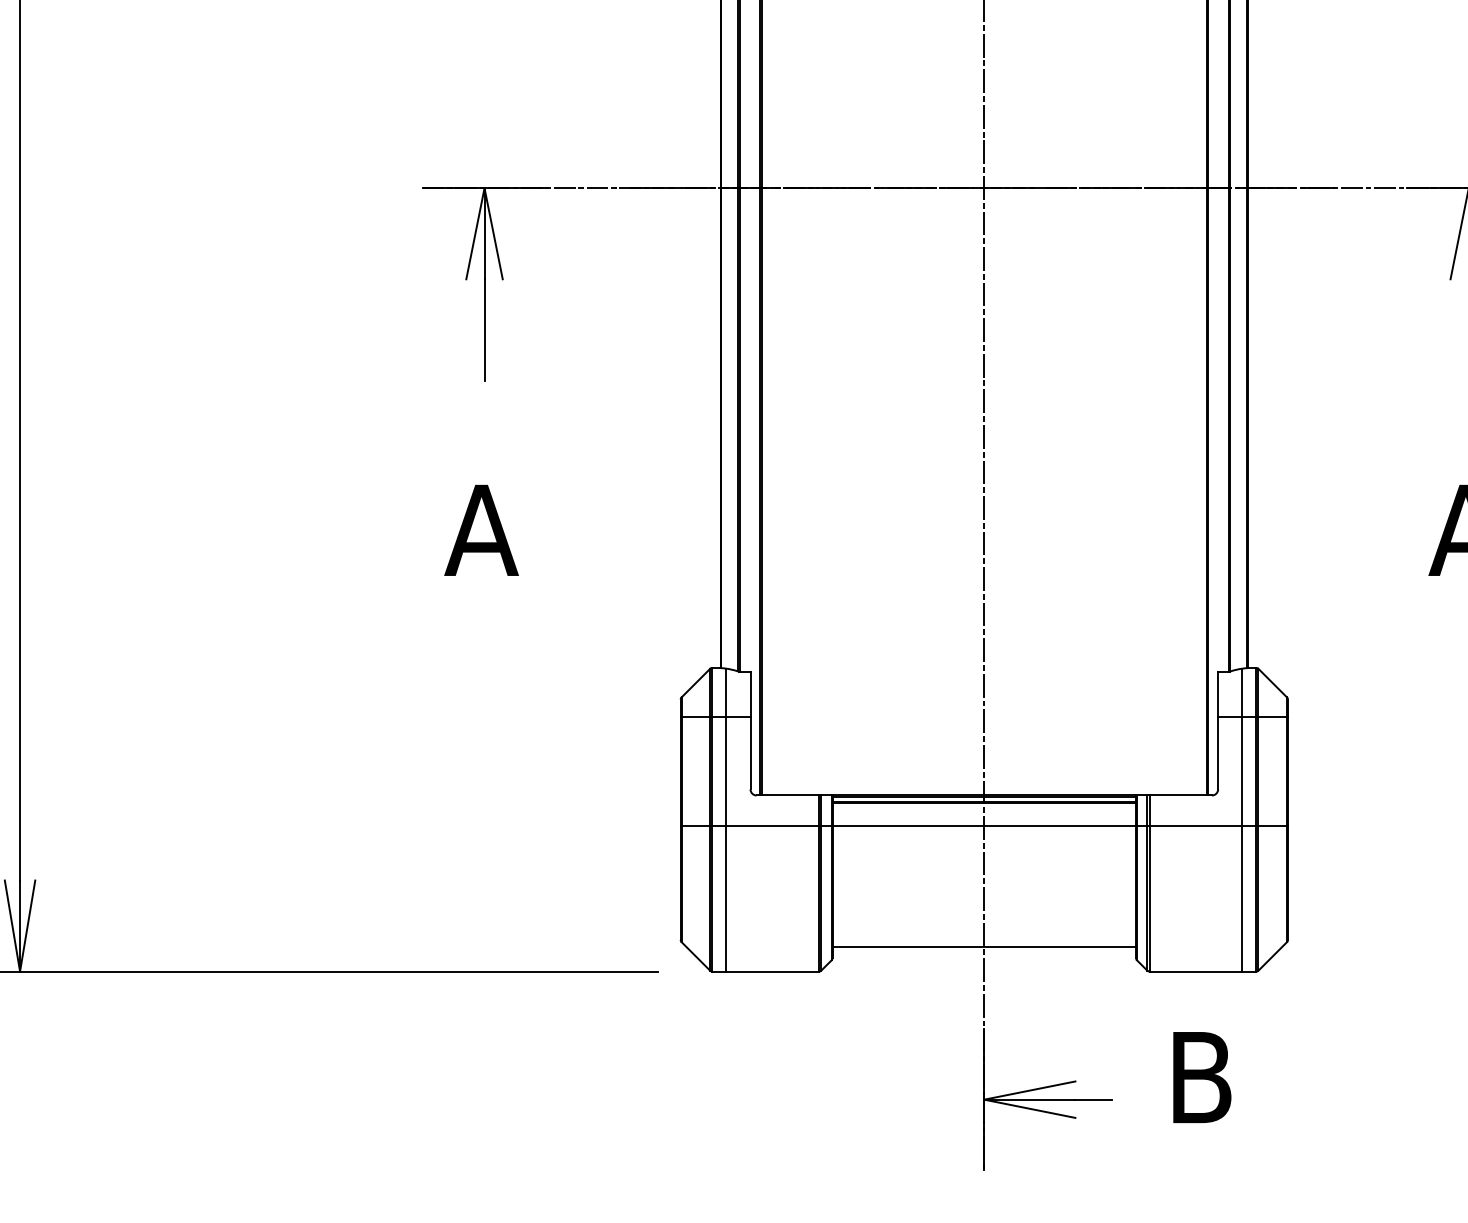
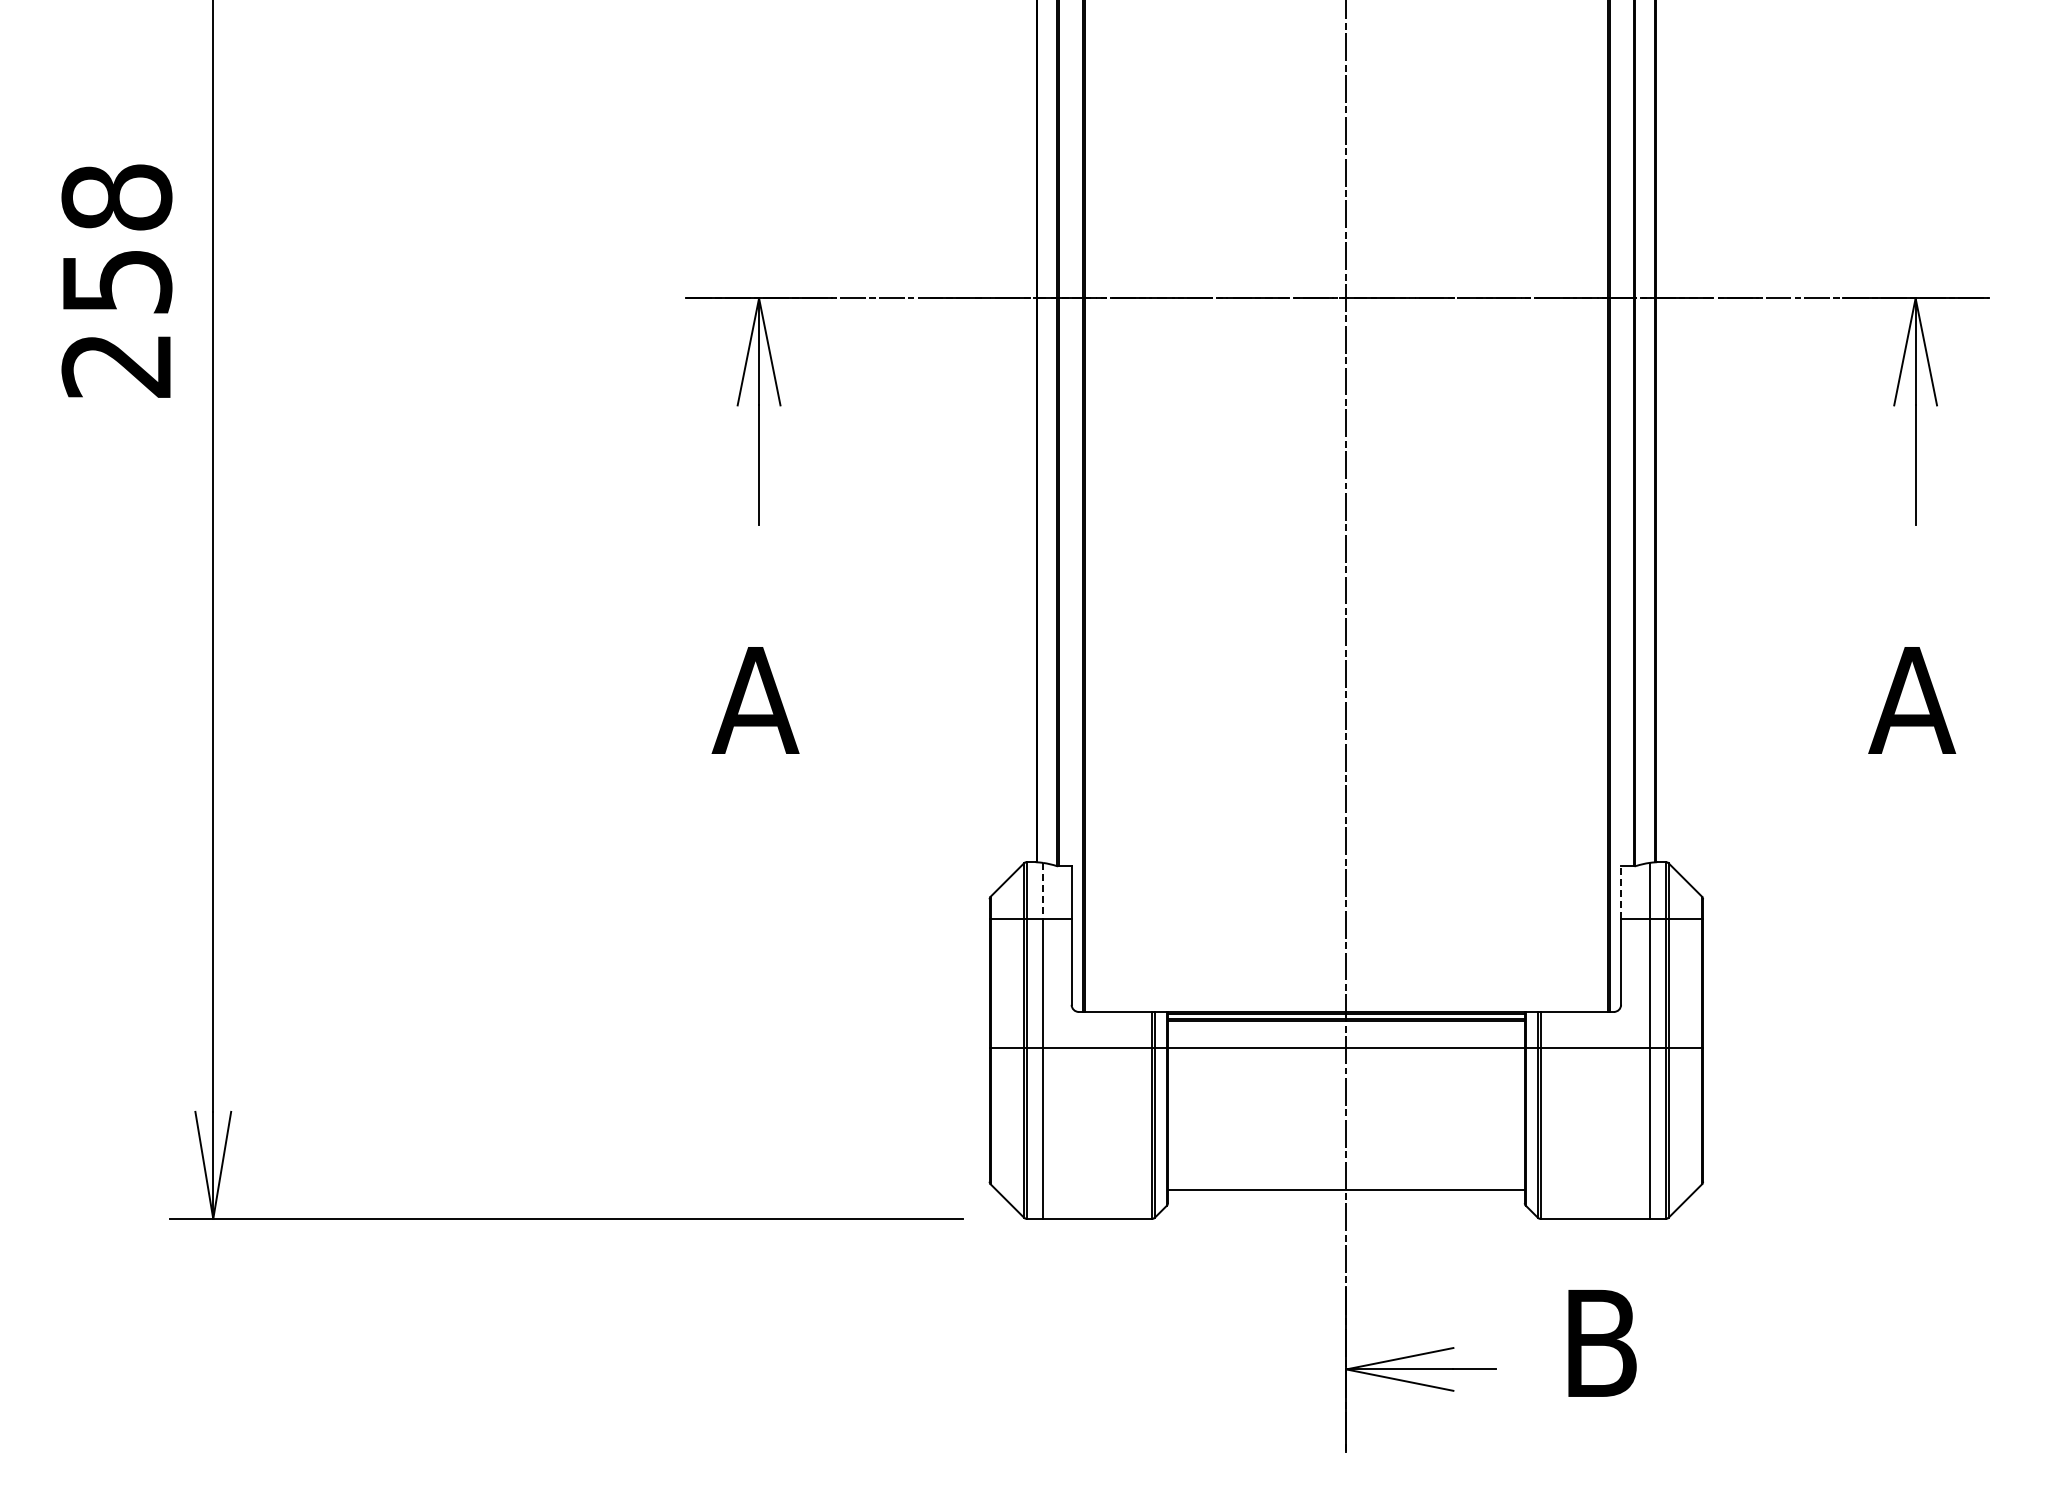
line: (726, 692) -> (1043, 891), solid -> dashed
line: (1218, 693) -> (1621, 892), solid -> dashed

